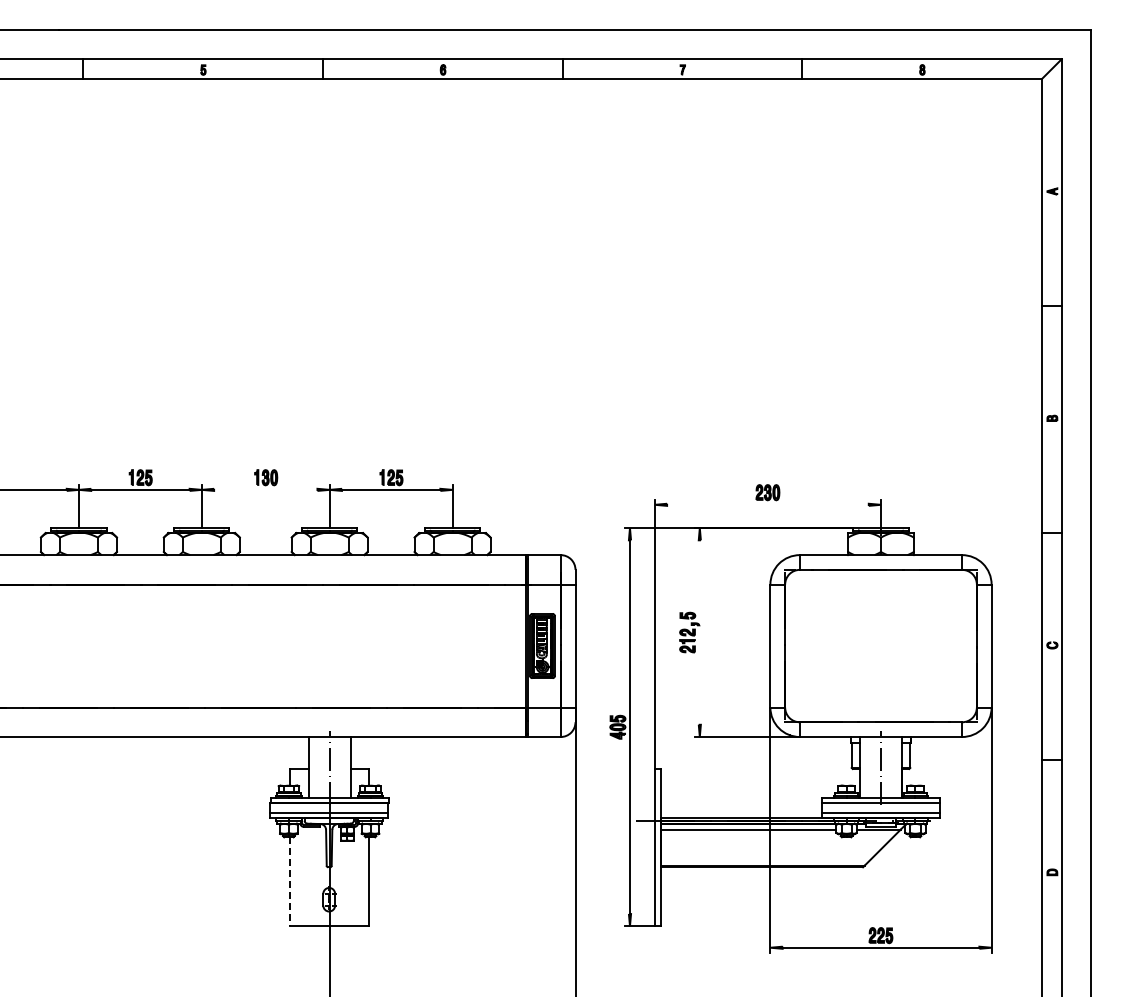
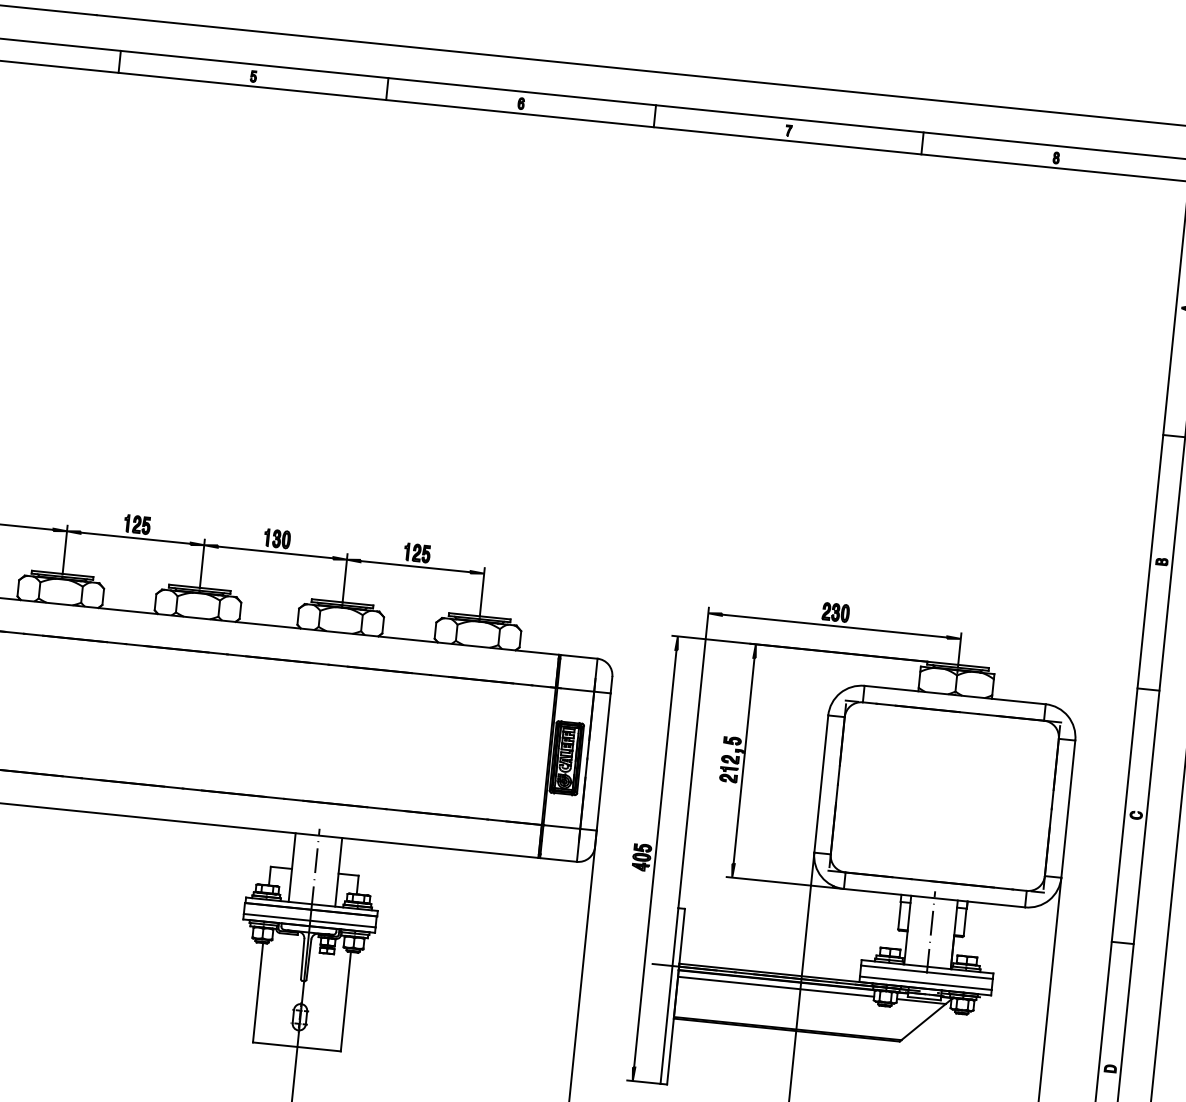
line: (265, 489) -> (275, 551), added
line: (767, 504) -> (834, 625), added
line: (699, 632) -> (743, 760), added
line: (289, 882) -> (257, 993), dashed -> solid

